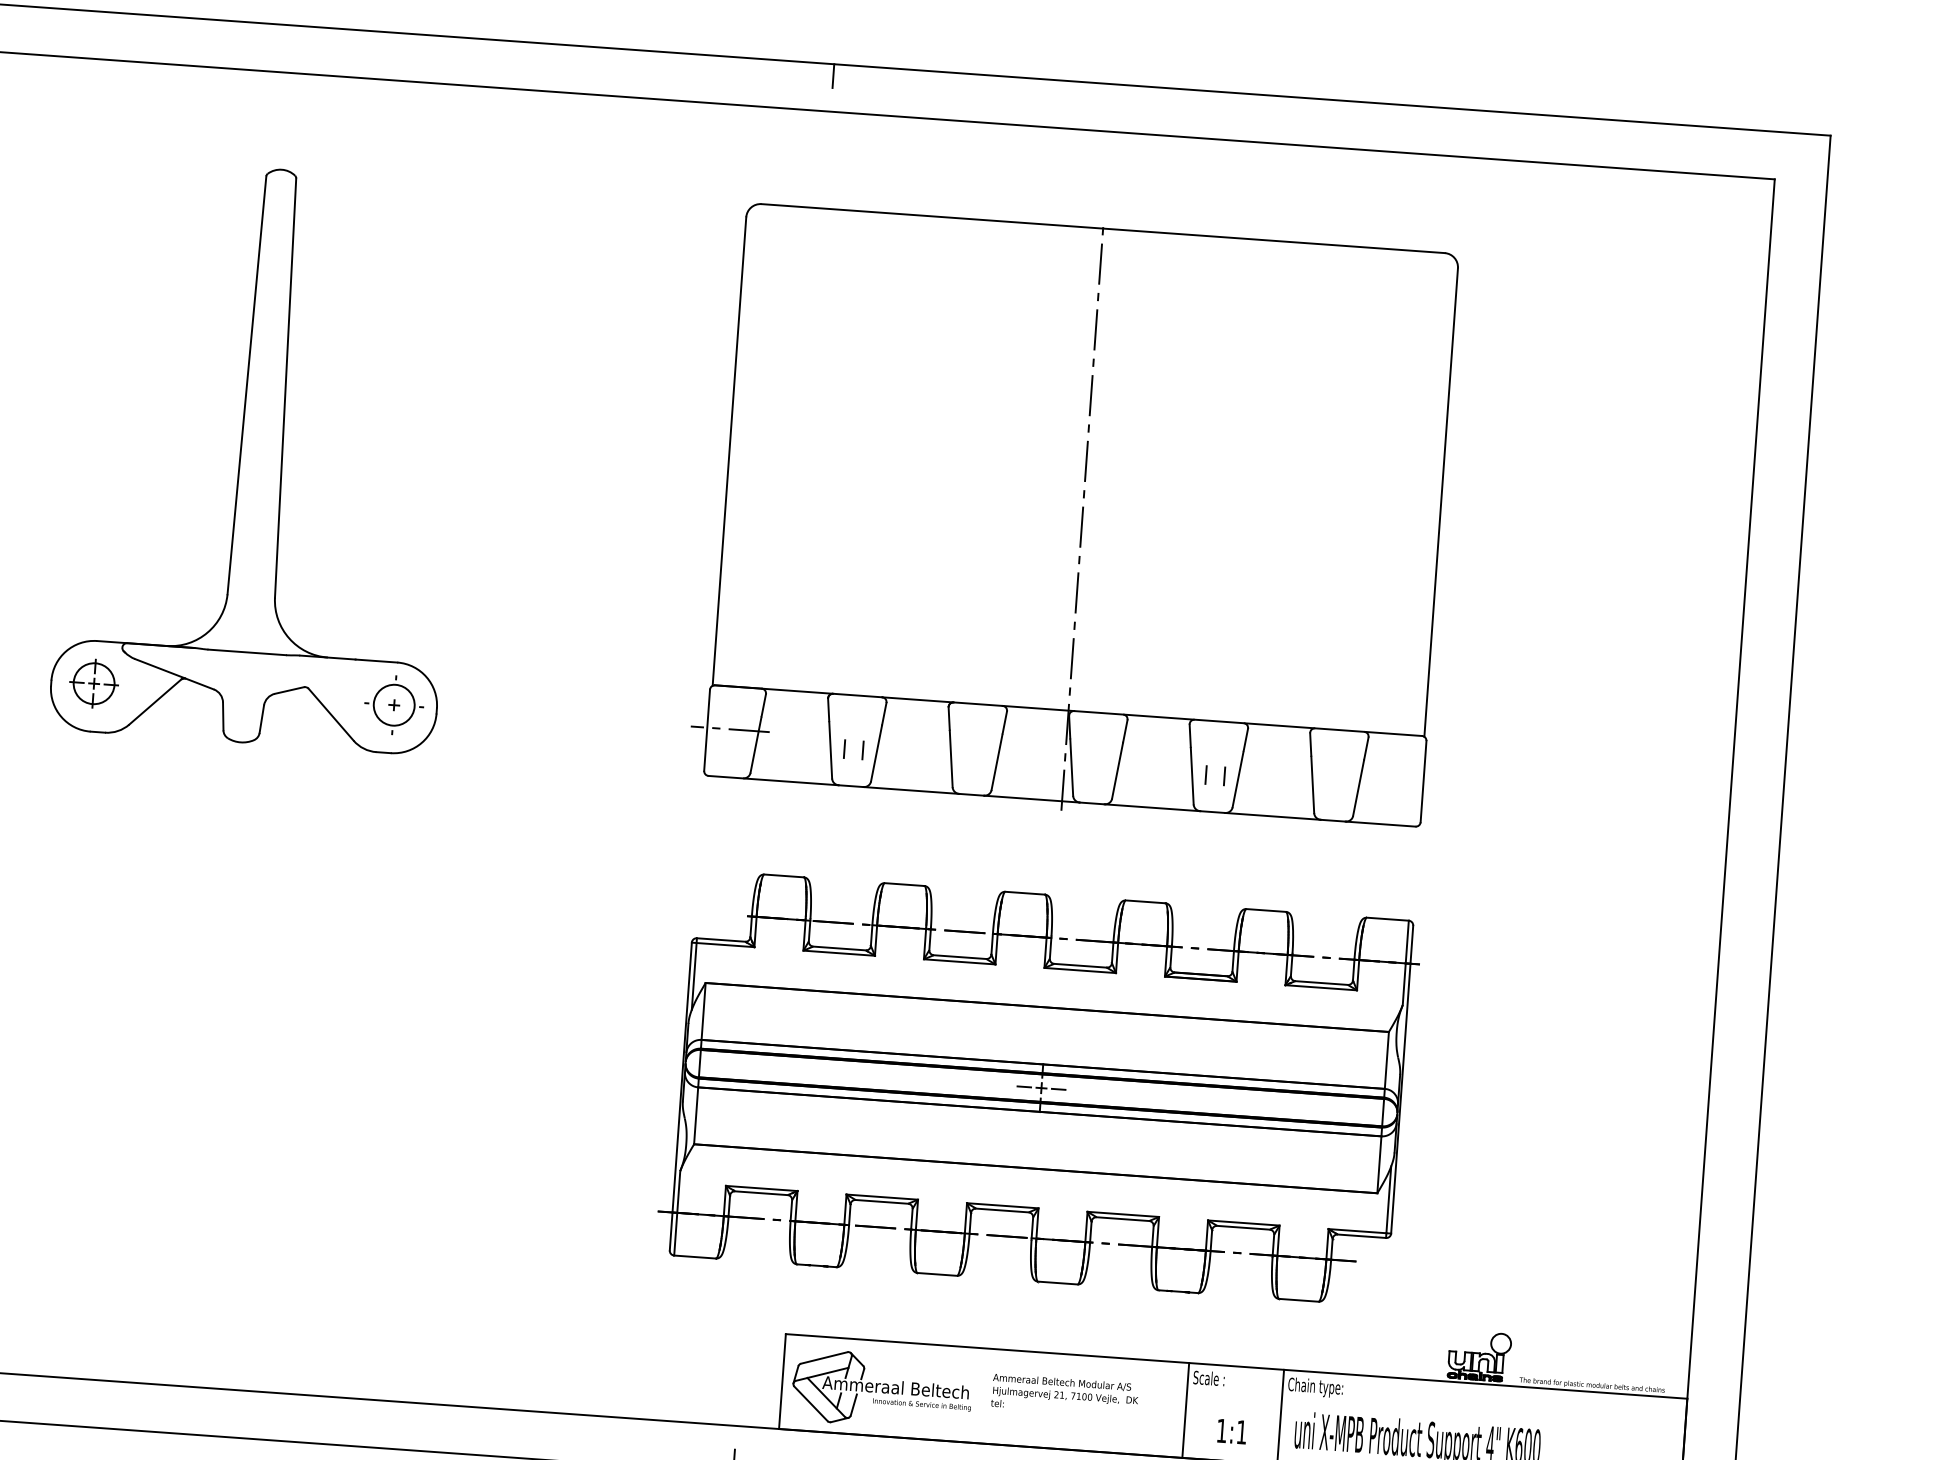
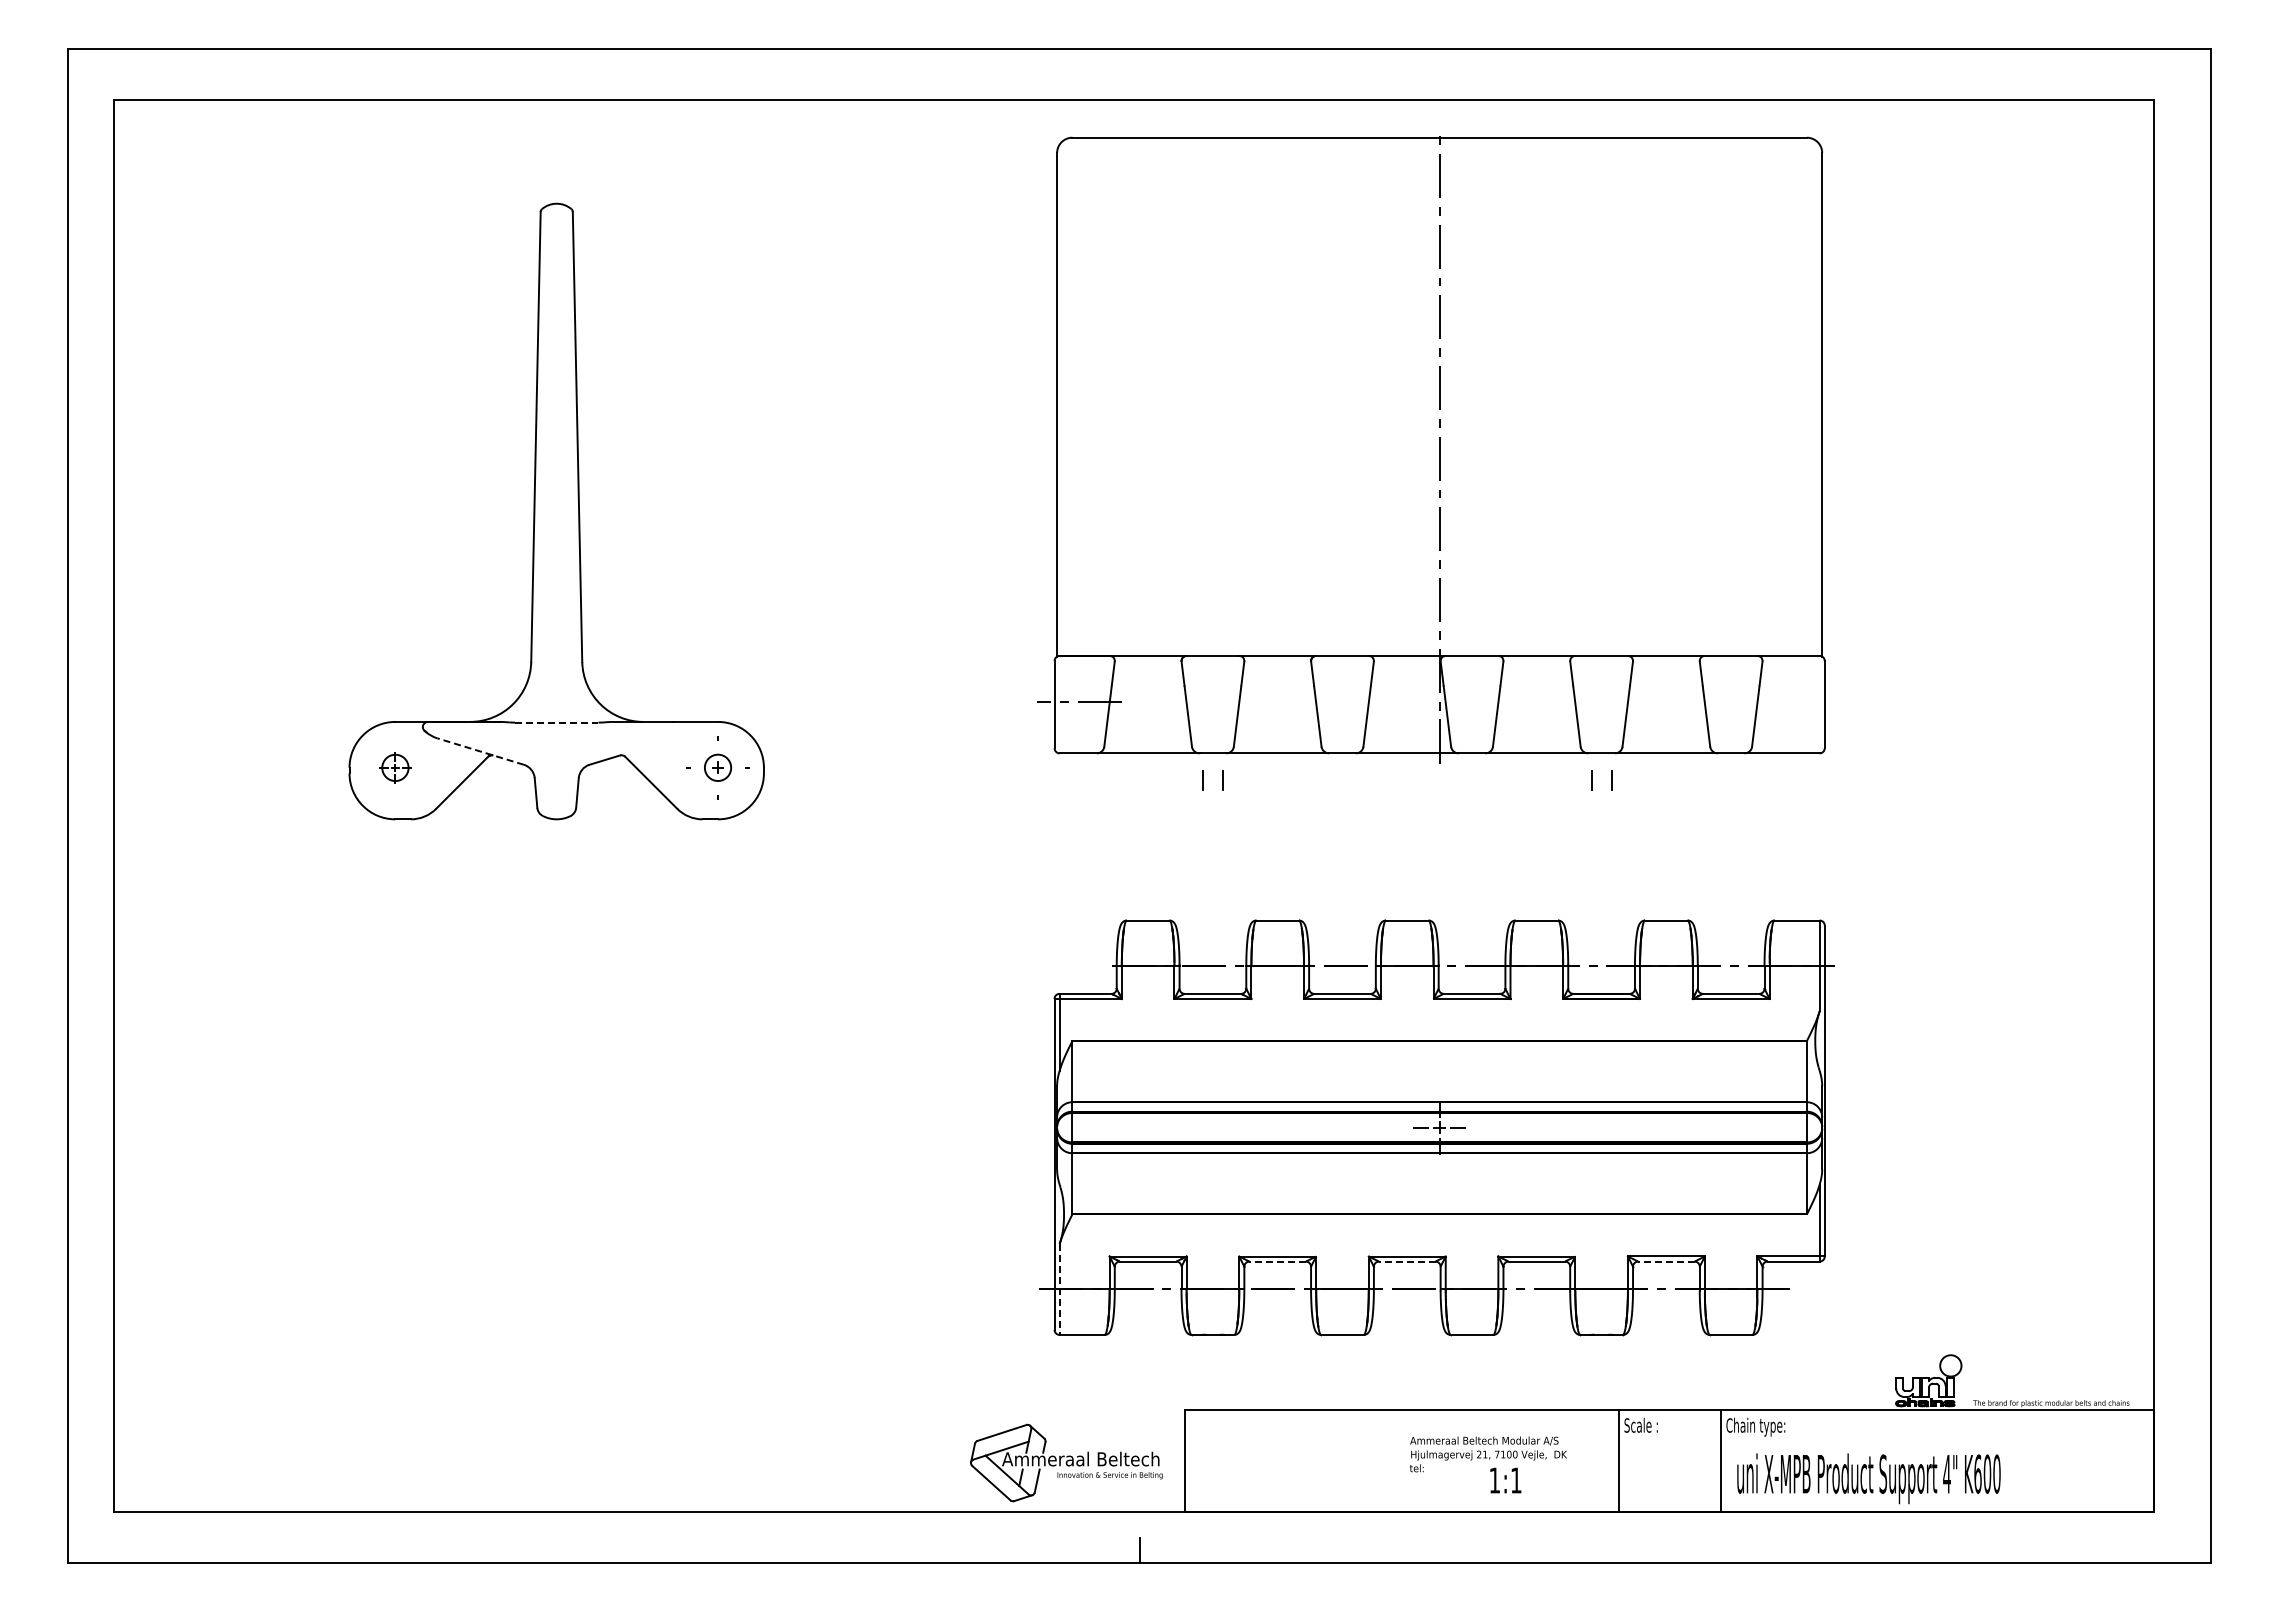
line: (833, 76) -> (1139, 61), removed
part: (1074, 518) -> (1431, 449), moved
line: (247, 652) -> (556, 722), solid -> dashed
line: (174, 674) -> (480, 751), solid -> dashed
part: (94, 683) -> (395, 767), size x0.6
circle: (393, 704) -> (717, 767), size x0.6
line: (881, 1201) -> (1277, 1261), solid -> dashed
line: (1001, 1210) -> (1406, 1261), solid -> dashed
line: (677, 1214) -> (1059, 1290), solid -> dashed
line: (1242, 1227) -> (1665, 1261), solid -> dashed
part: (882, 1389) -> (1066, 1462), moved
text: (1231, 1431) -> (1505, 1480), moved

